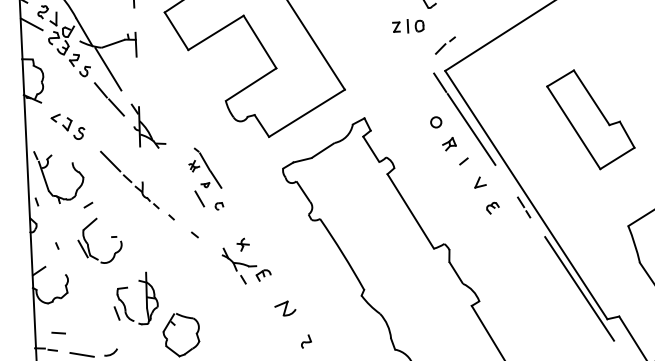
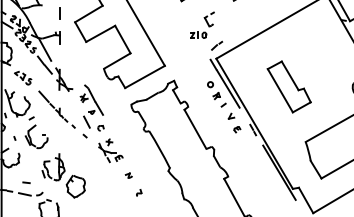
part: (204, 178) -> (91, 107), size x1.43
part: (283, 308) -> (128, 175), size x0.62
line: (58, 332) -> (26, 182), moved

